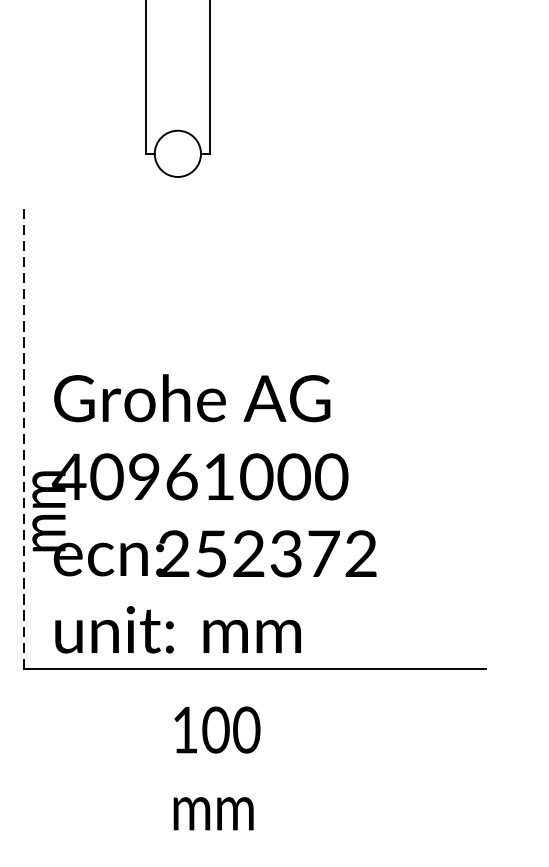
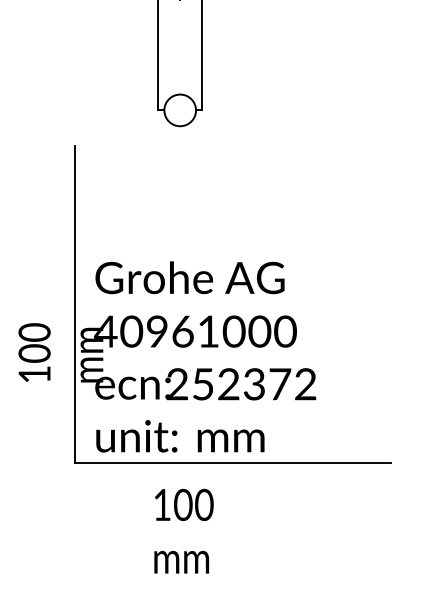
line: (23, 437) -> (74, 304), dashed -> solid
text: (216, 767) -> (183, 530), moved

